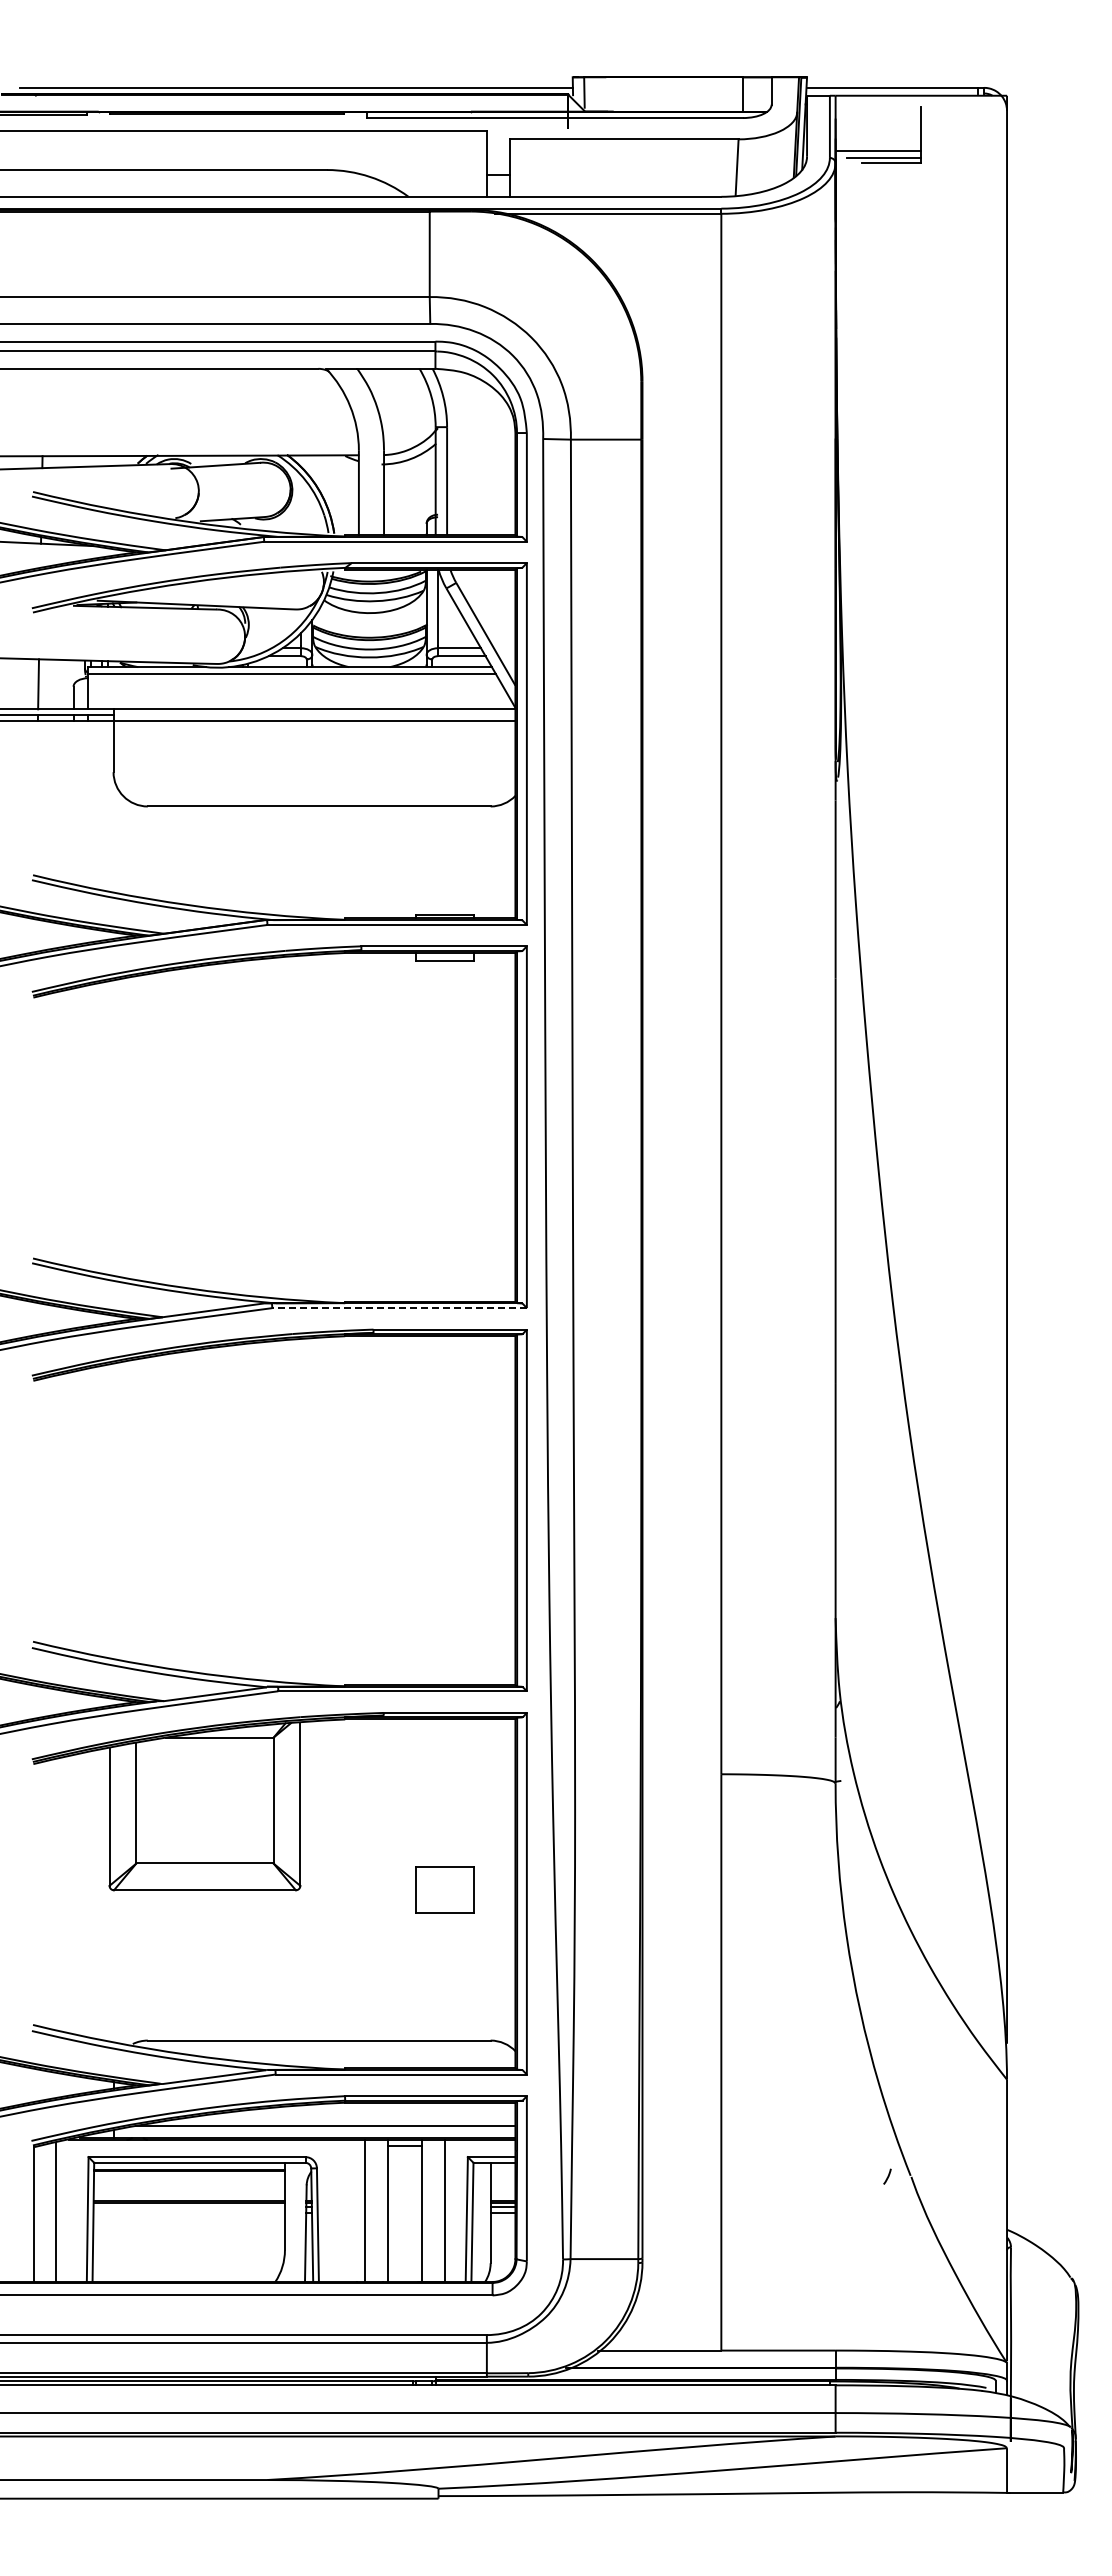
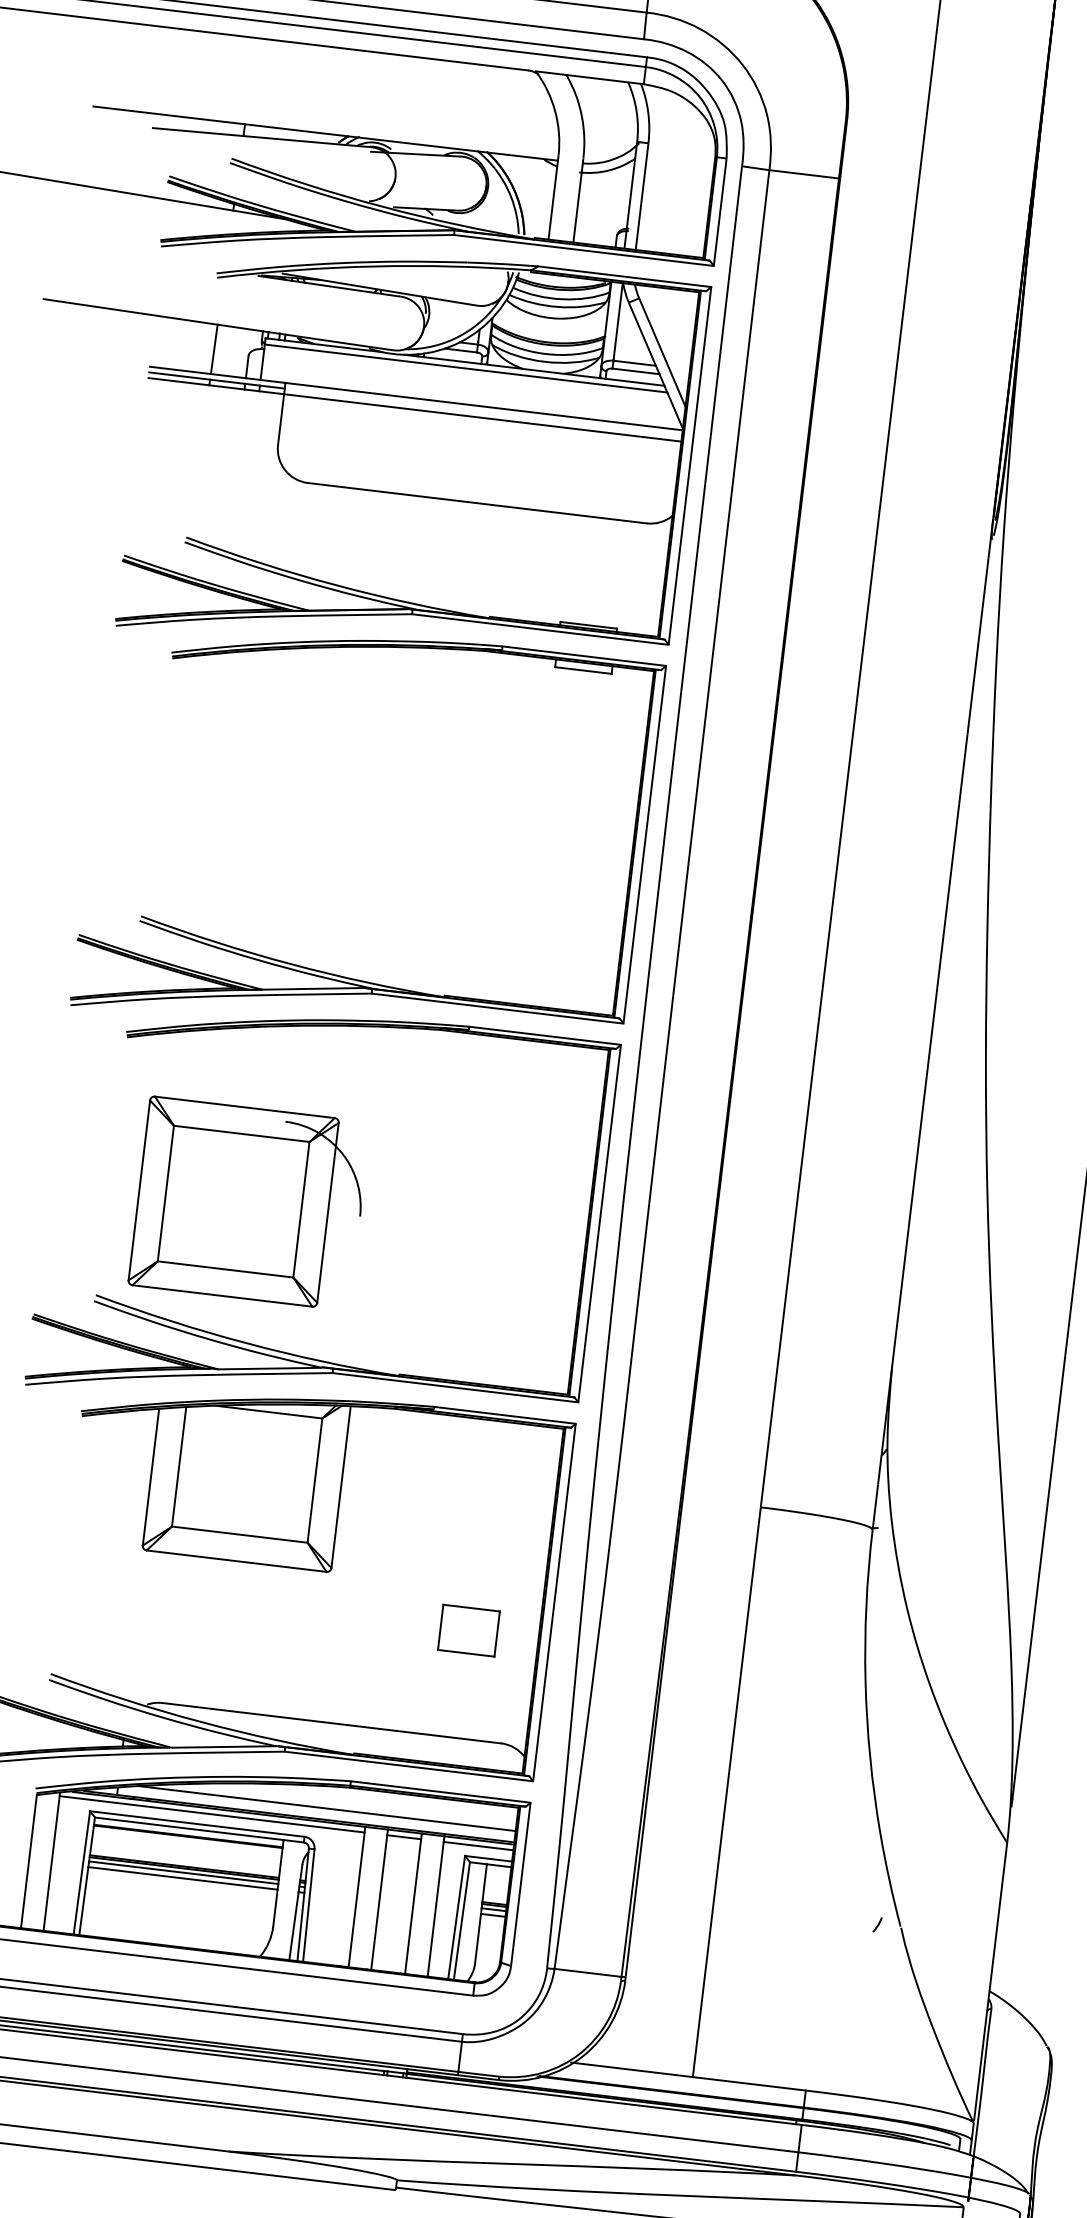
line: (399, 1308) -> (497, 1008), dashed -> solid
part: (174, 1531) -> (248, 1202), added
part: (444, 1889) -> (468, 1630), moved
line: (210, 2145) -> (212, 1814), added
line: (479, 2145) -> (477, 1845), added
line: (188, 2207) -> (182, 1872), added
line: (188, 2213) -> (182, 1878), added

